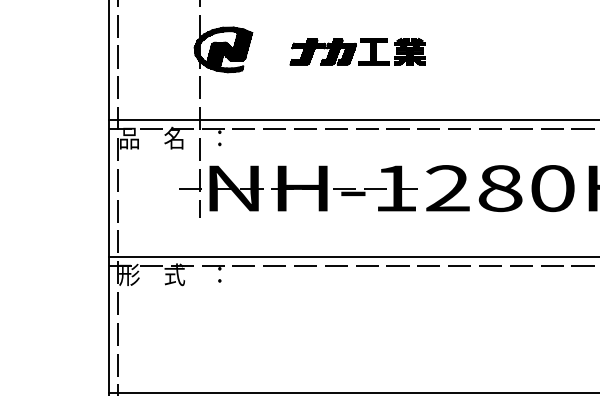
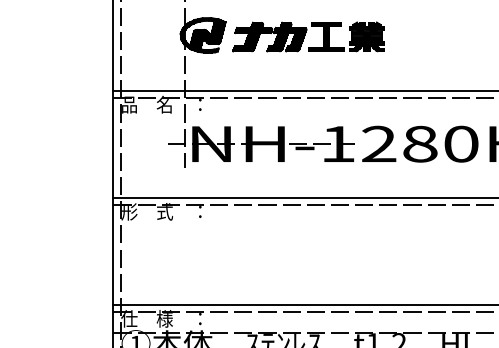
part: (357, 51) -> (308, 36), size x1.43

